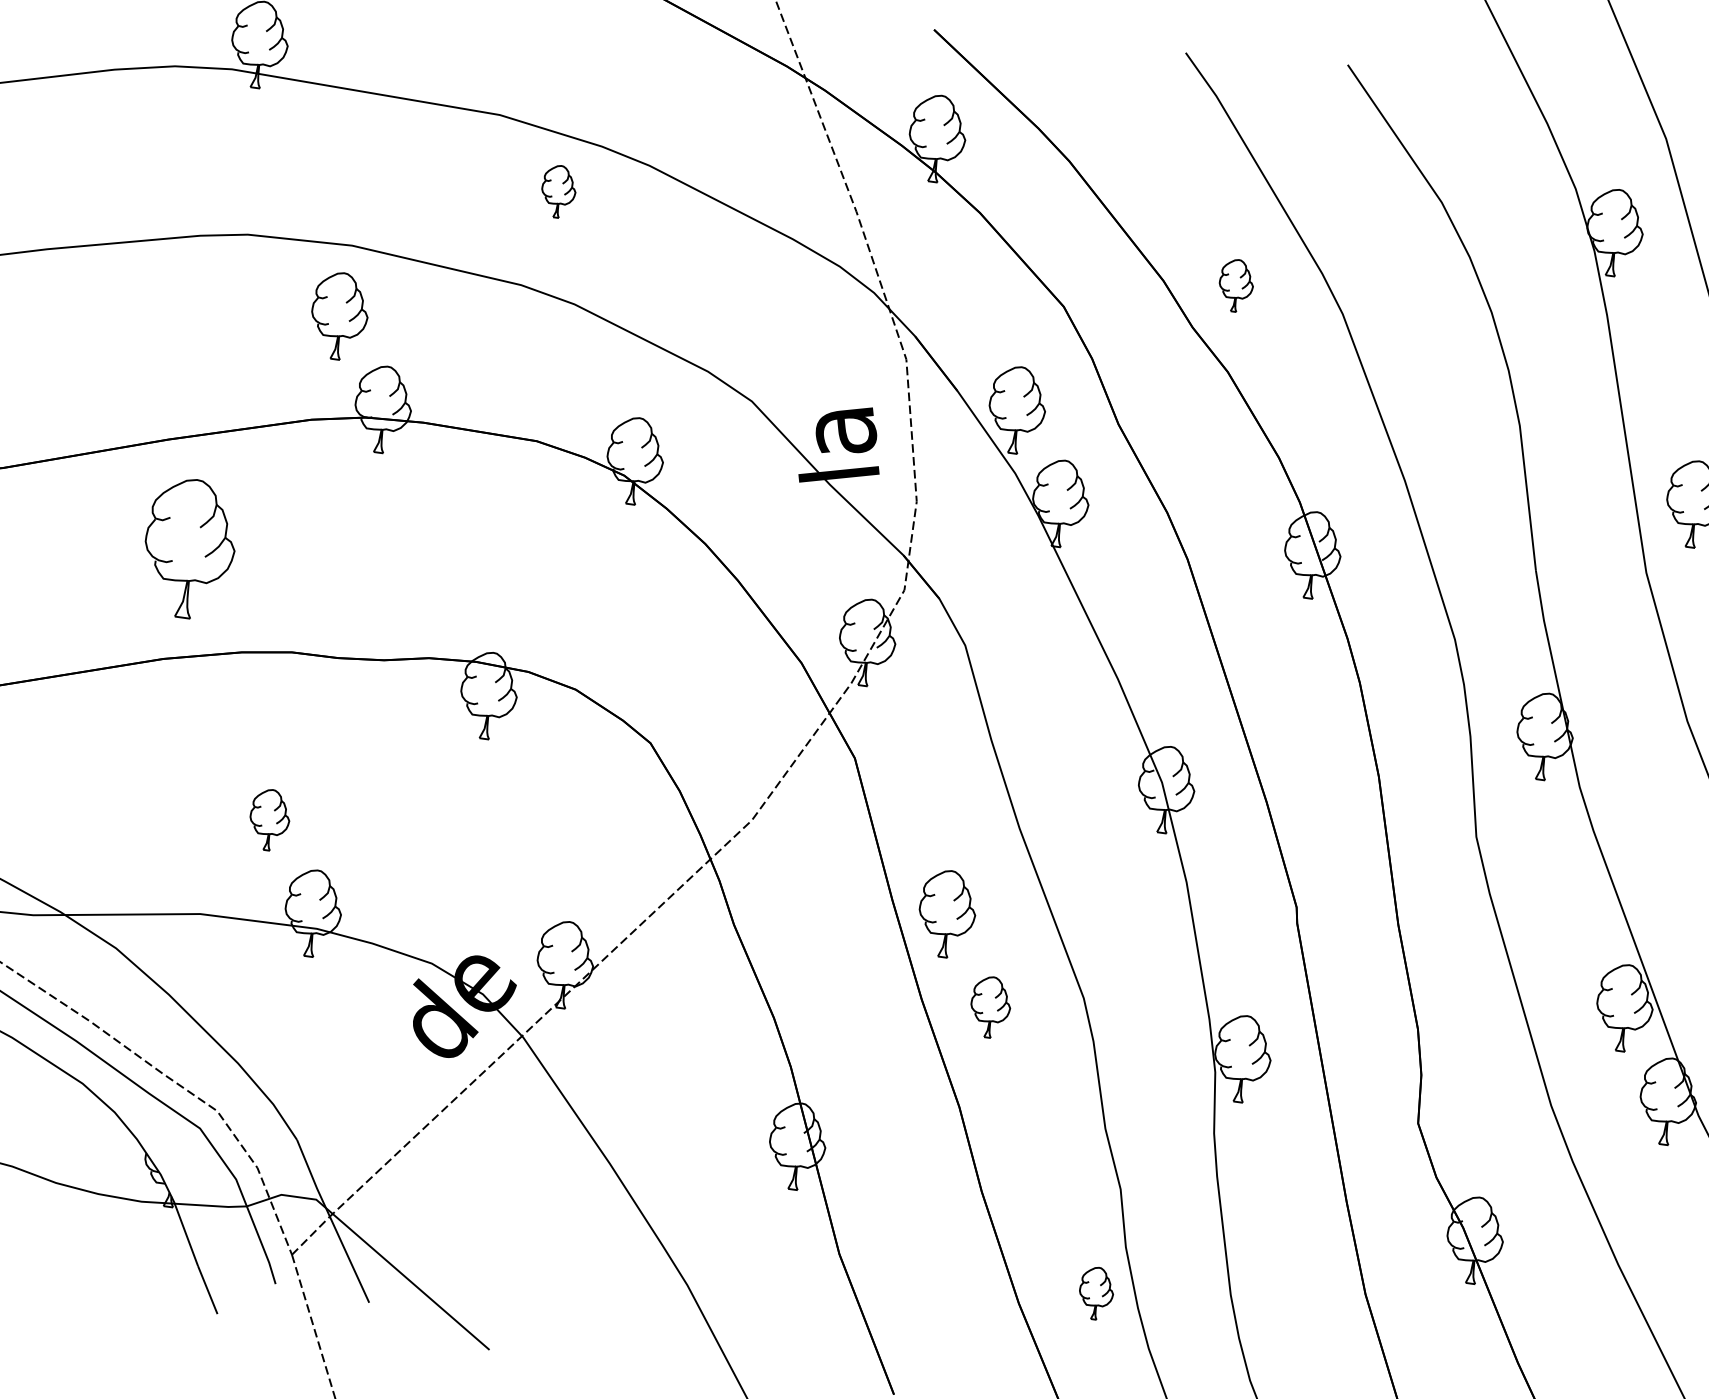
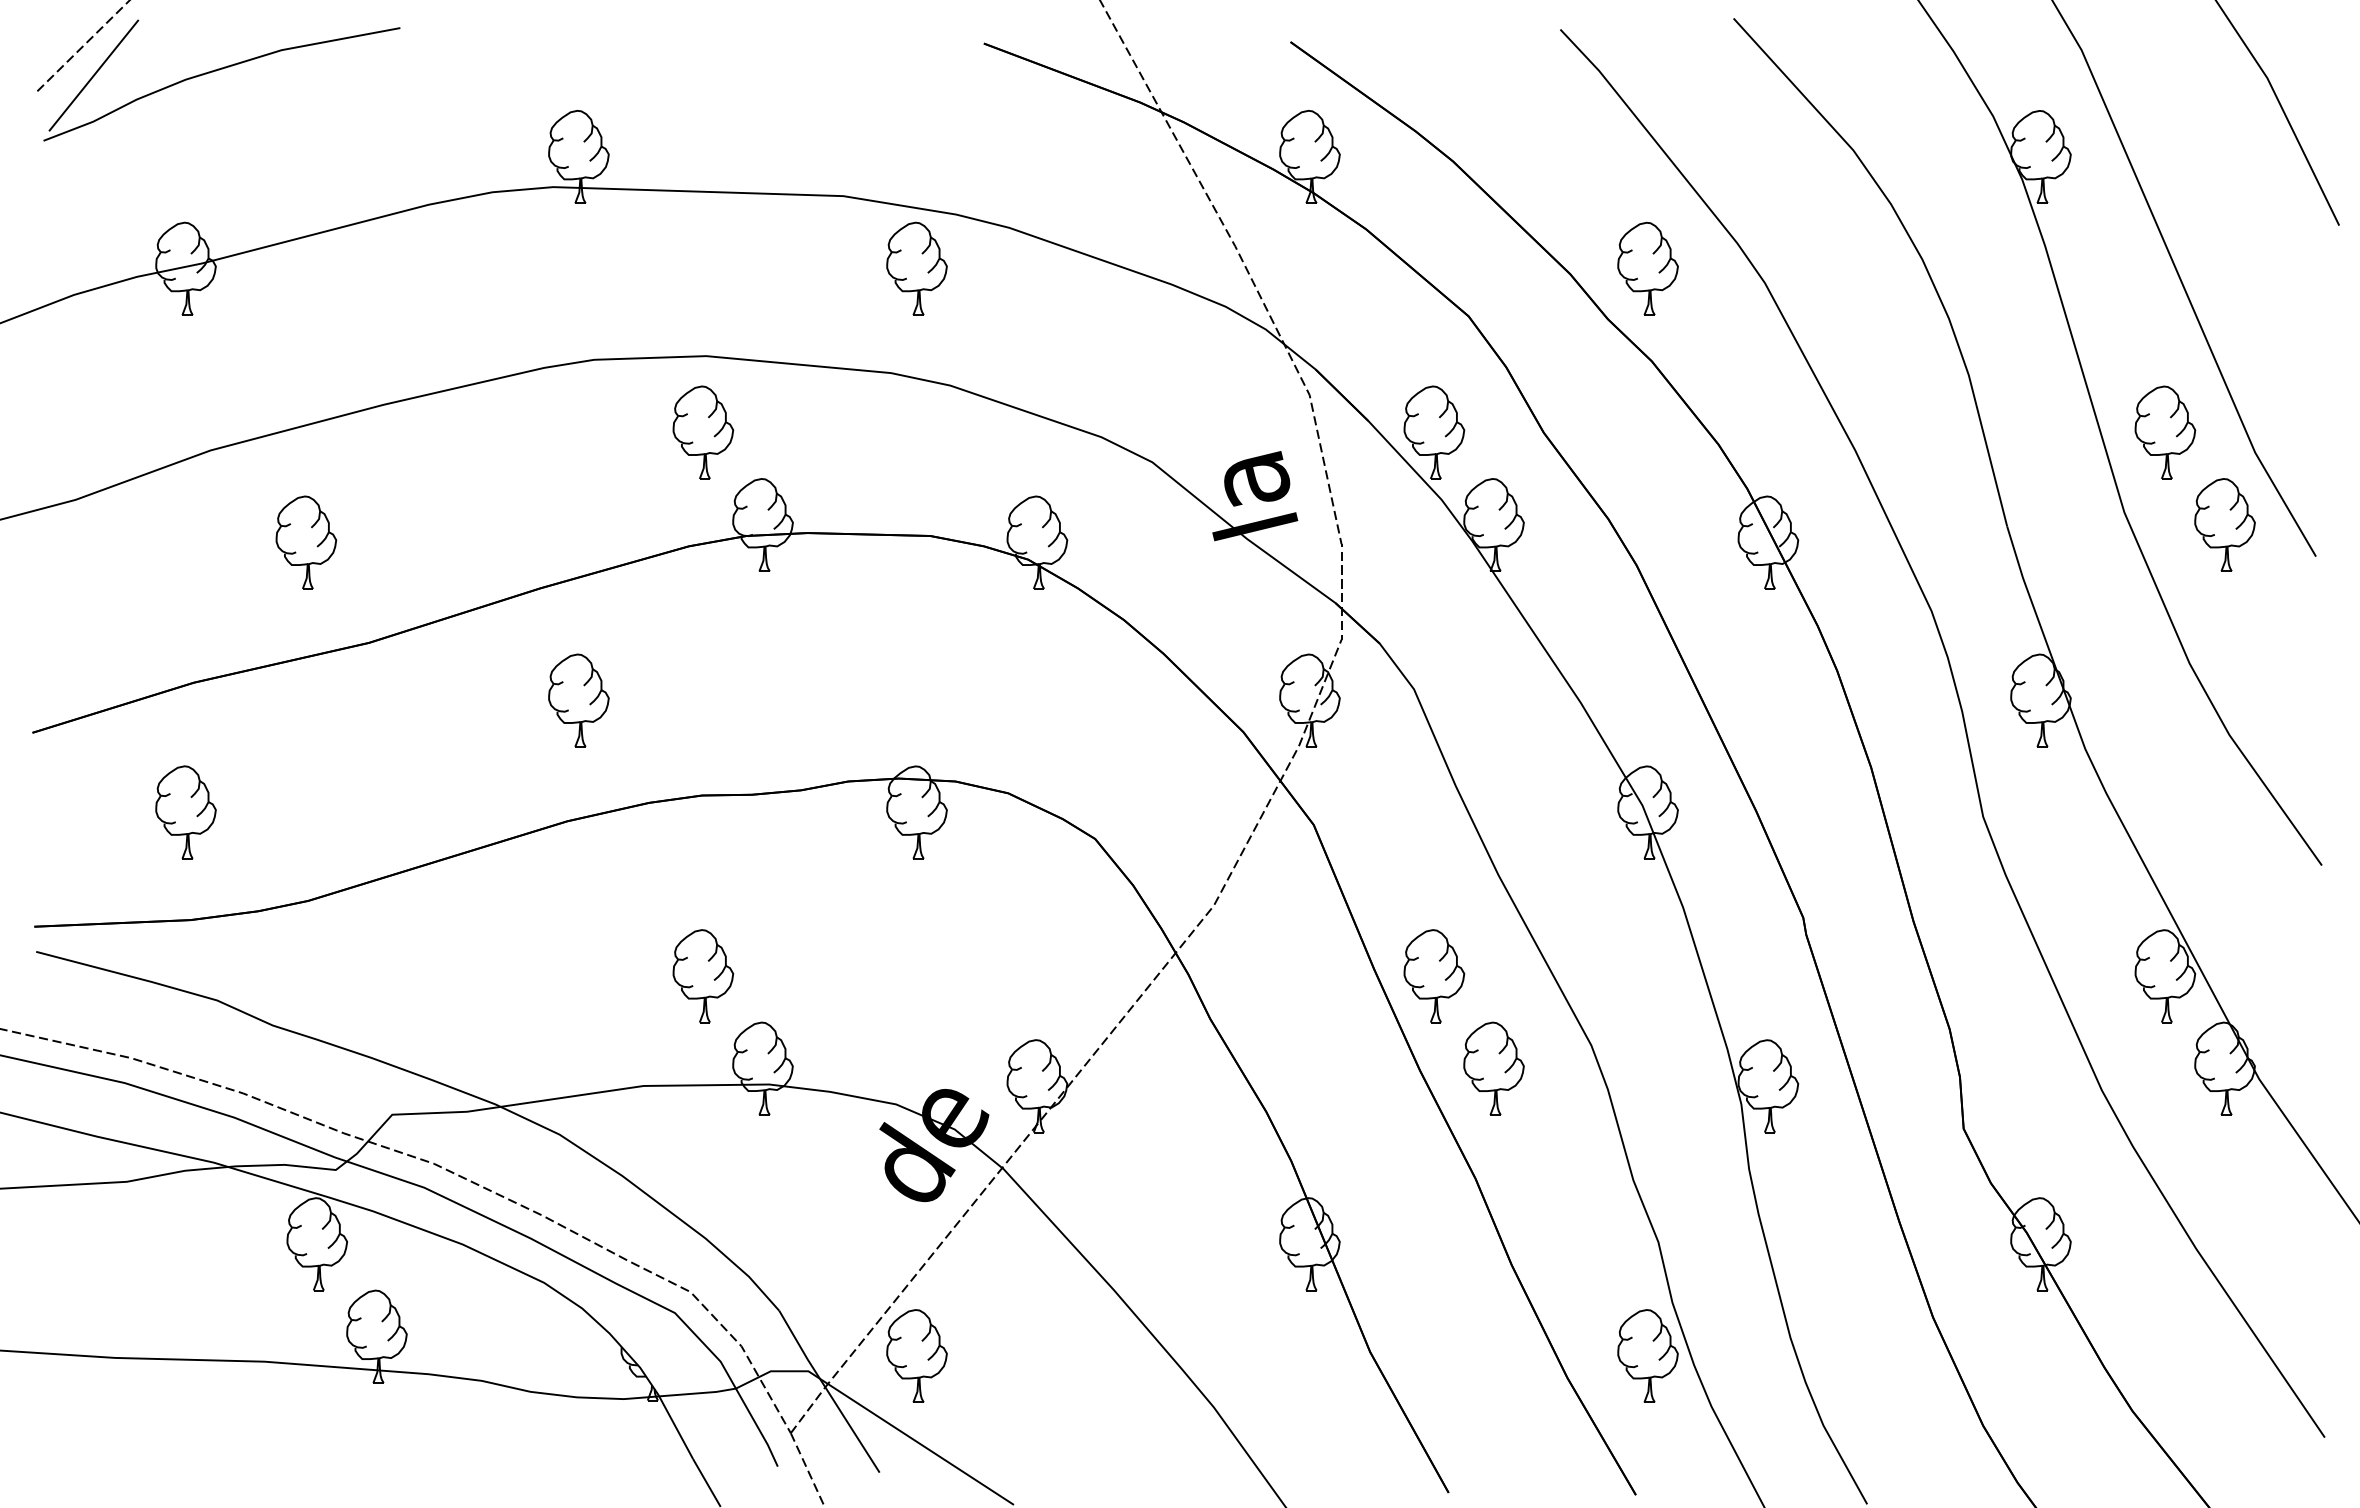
part: (558, 191) -> (916, 268), size x1.67
part: (1235, 285) -> (1647, 268), size x1.67
part: (189, 548) -> (578, 700), size x0.62
part: (269, 820) -> (703, 976), size x1.43
part: (990, 1007) -> (1493, 1068), size x1.43
part: (418, 1198) -> (916, 1355), added
part: (1095, 1292) -> (1647, 1355), size x1.67

